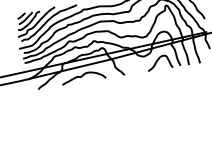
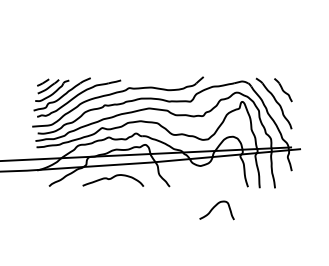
curve: (157, 61) -> (214, 208), moved

